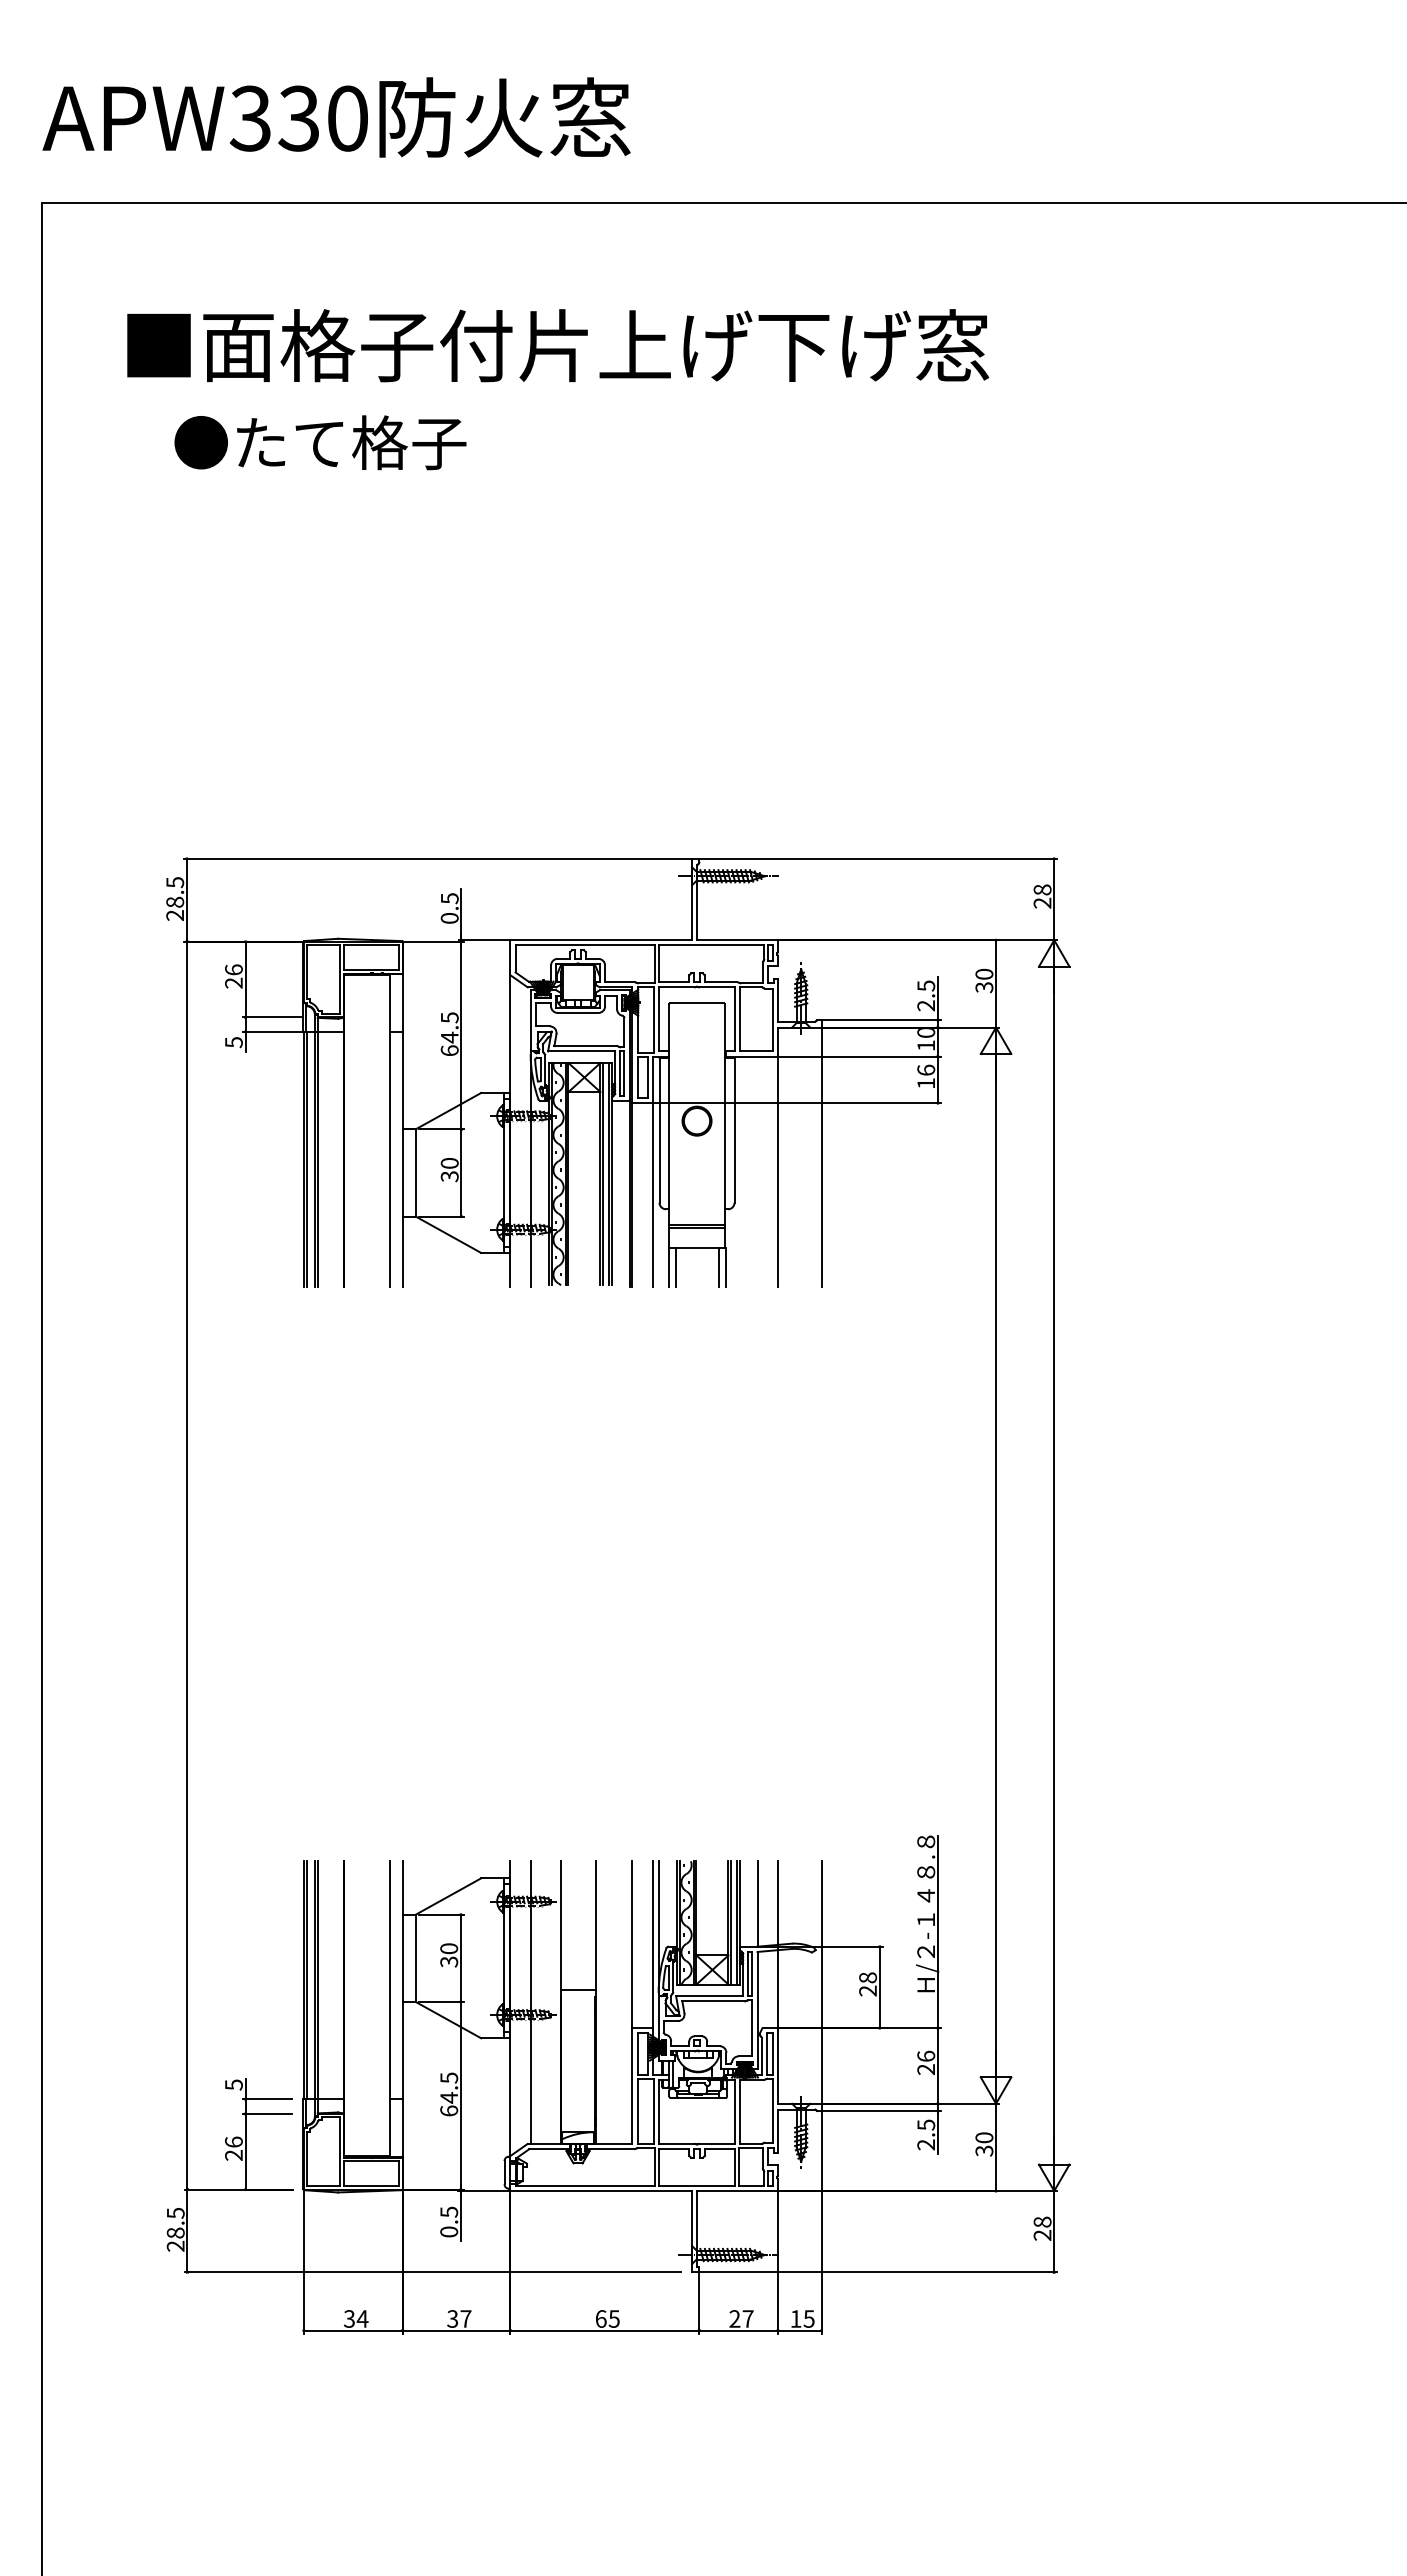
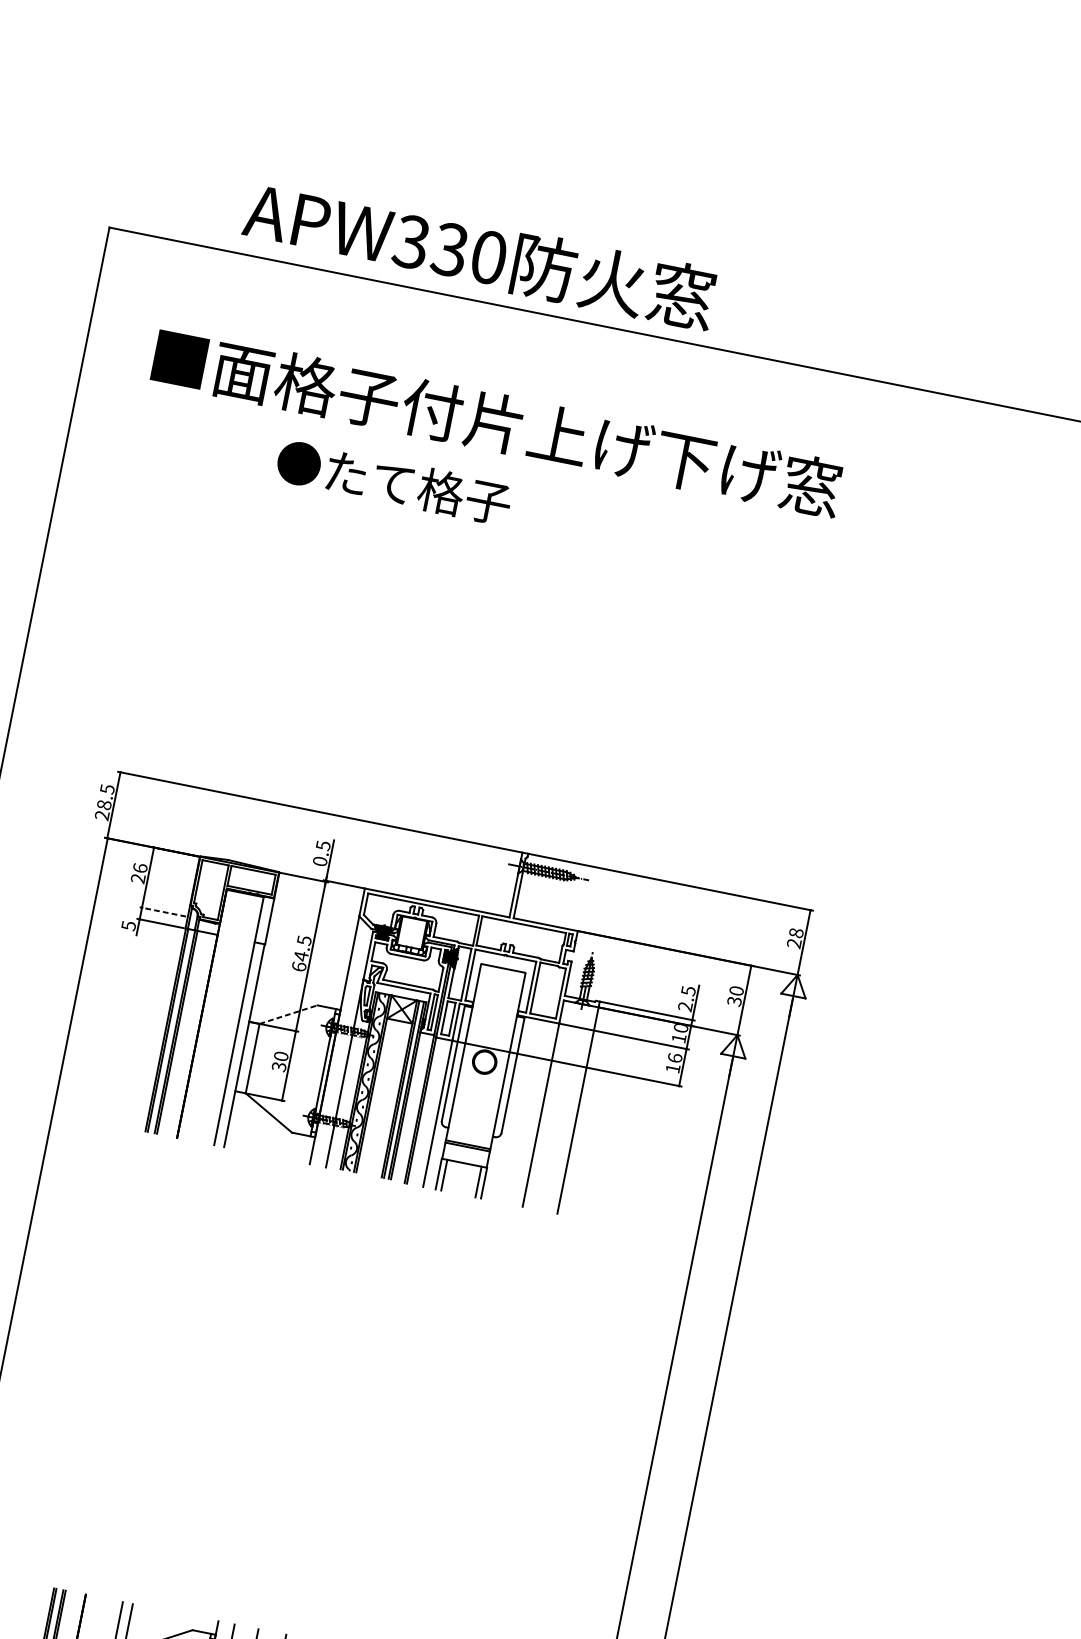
text: (336, 117) -> (480, 254), moved
text: (320, 442) -> (394, 482), moved
line: (271, 1017) -> (162, 912), solid -> dashed
line: (448, 1110) -> (288, 1014), solid -> dashed

